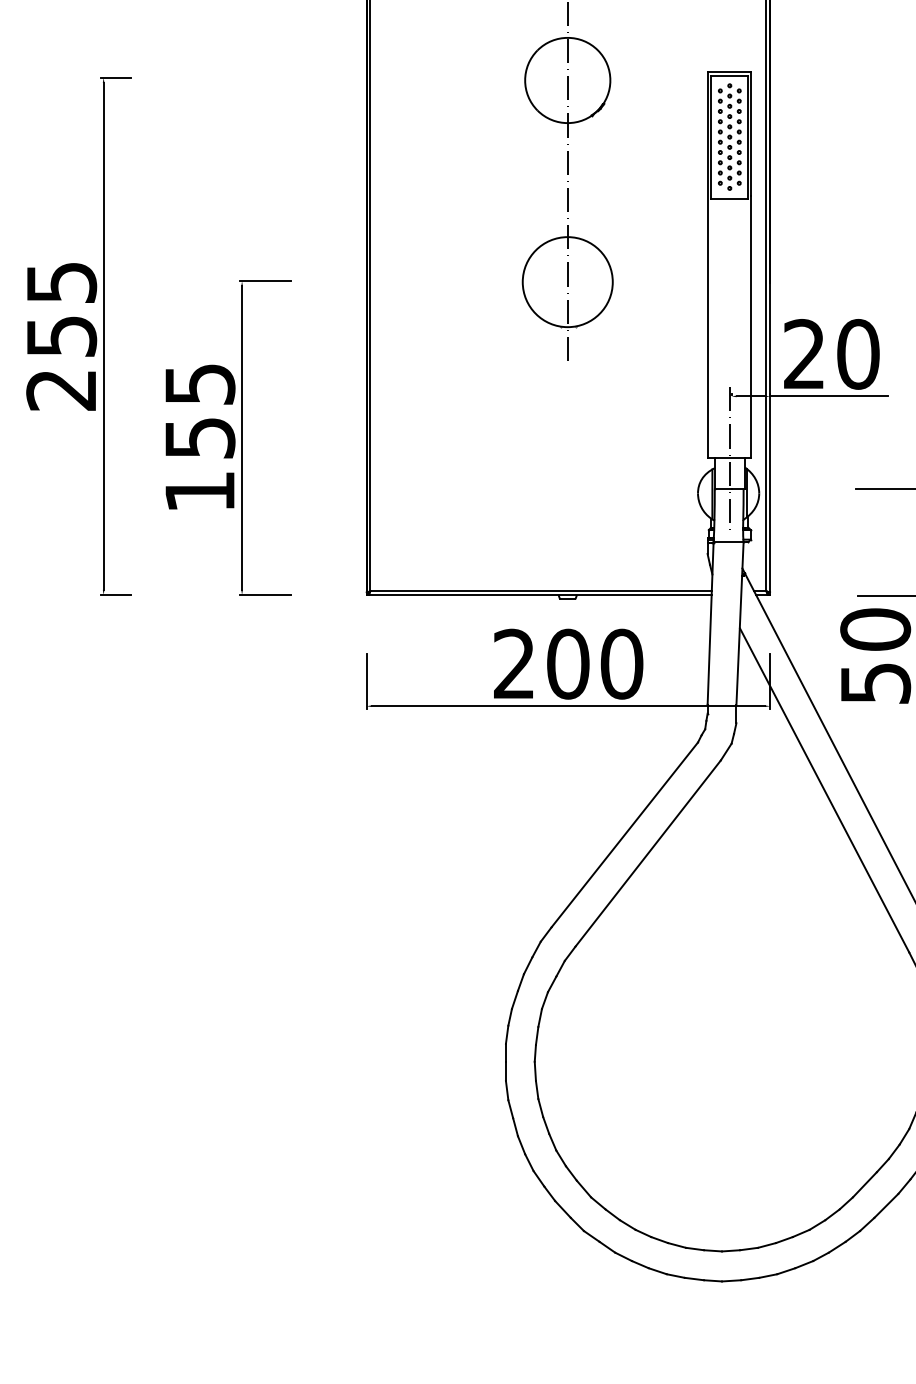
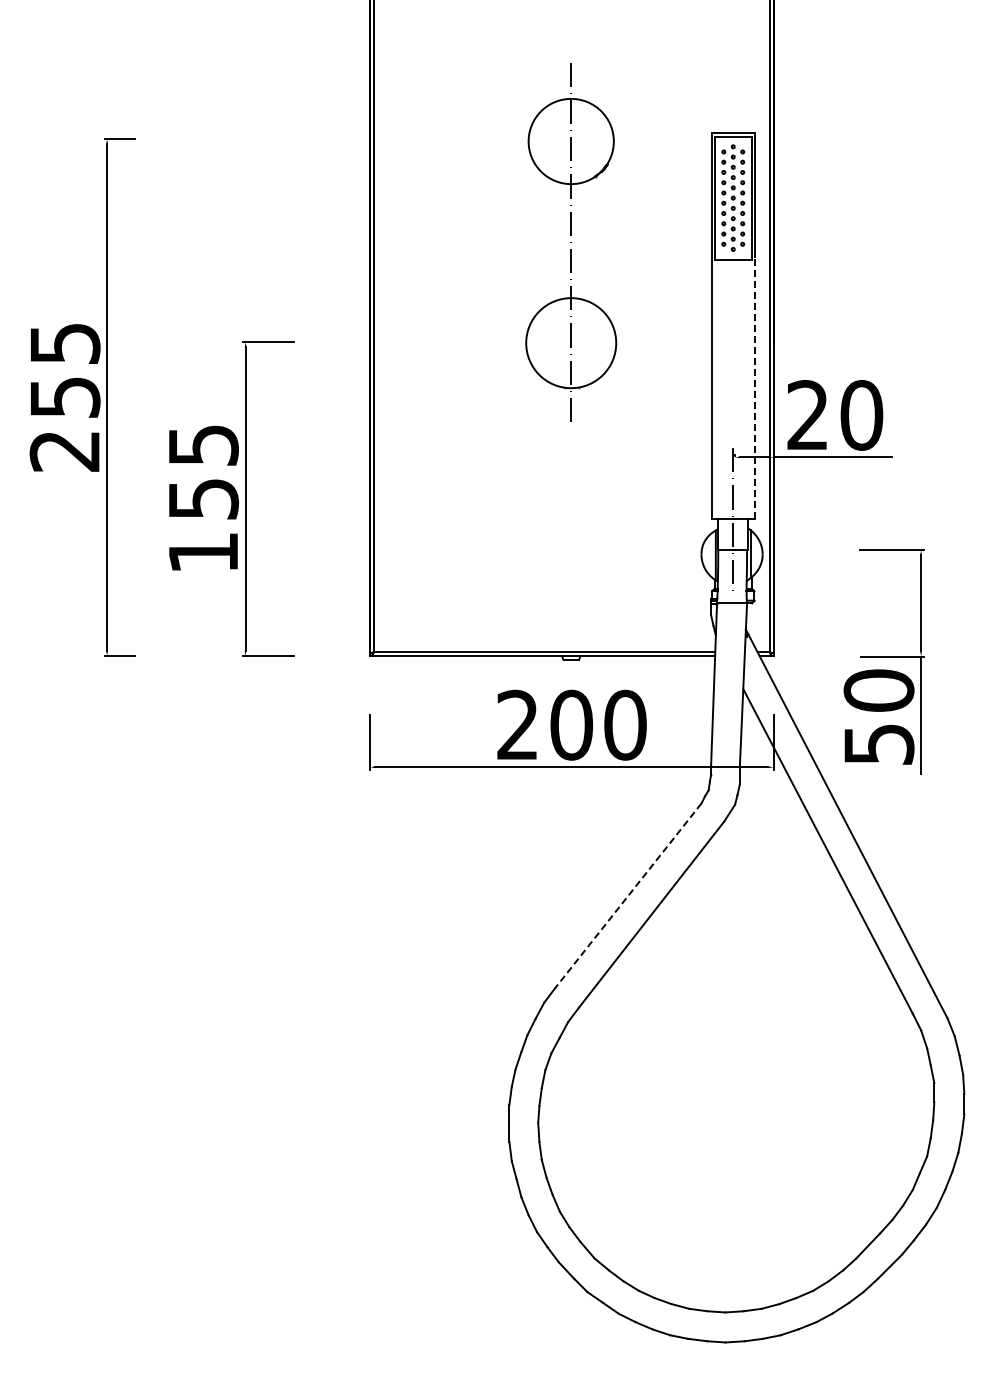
line: (751, 327) -> (754, 388), solid -> dashed
line: (625, 834) -> (628, 895), solid -> dashed

